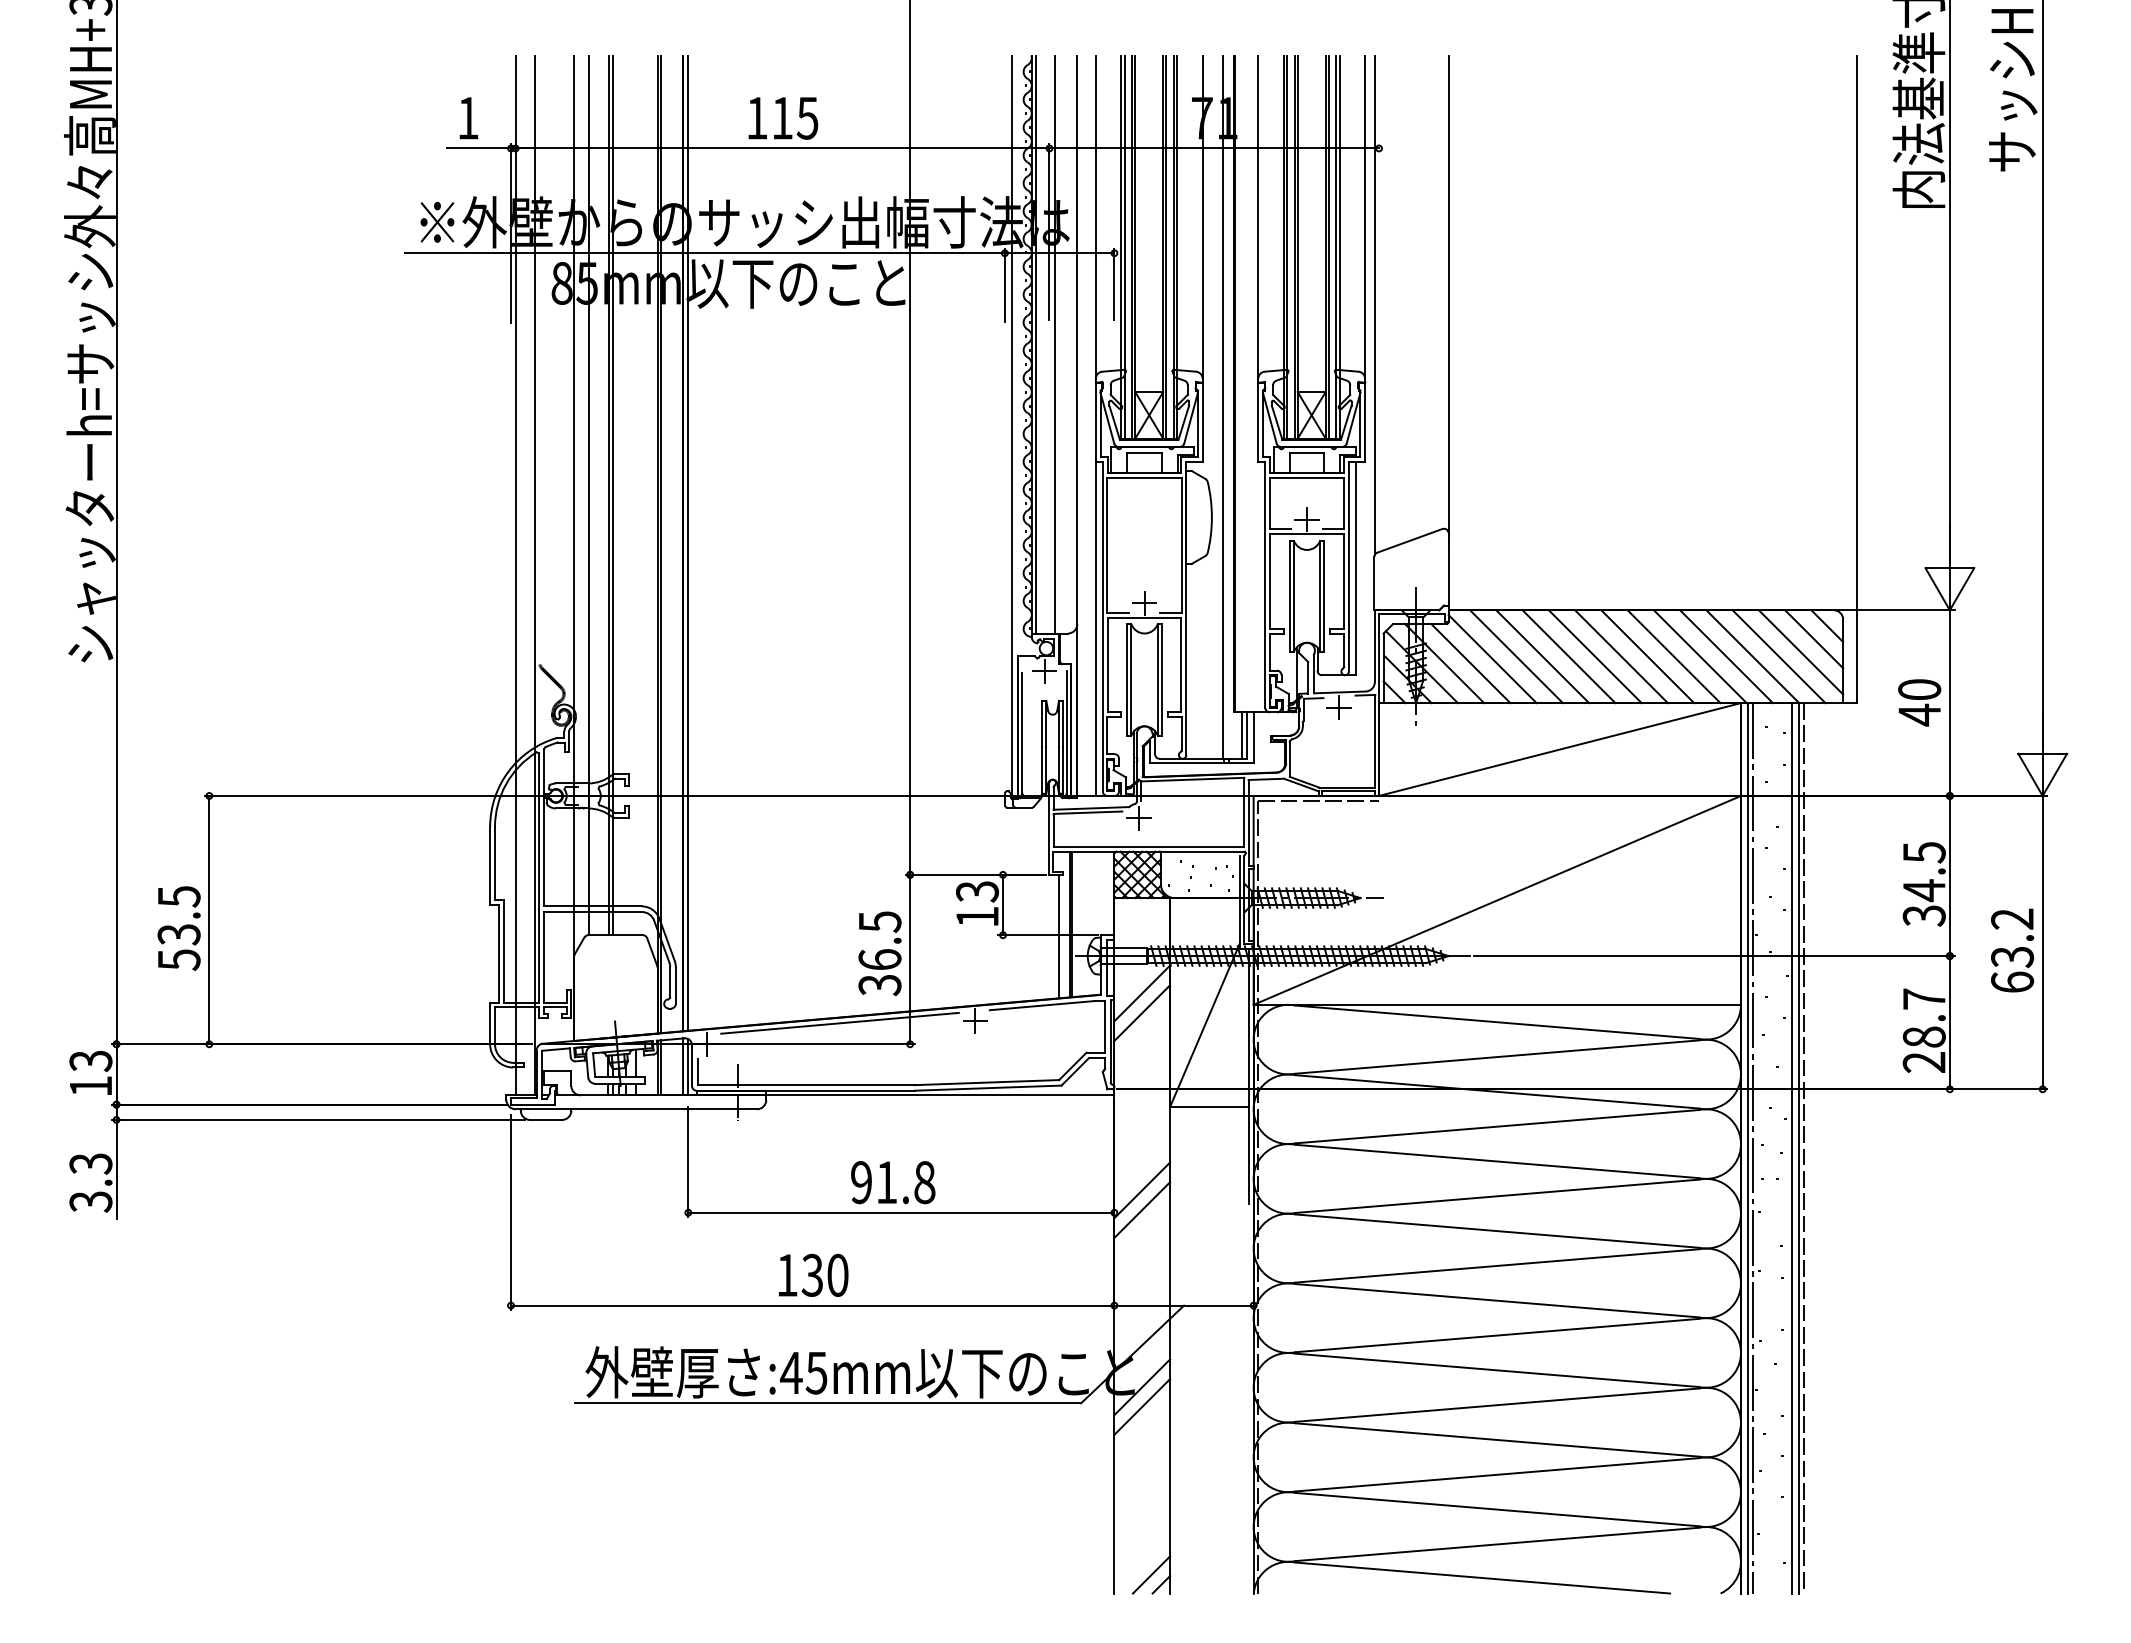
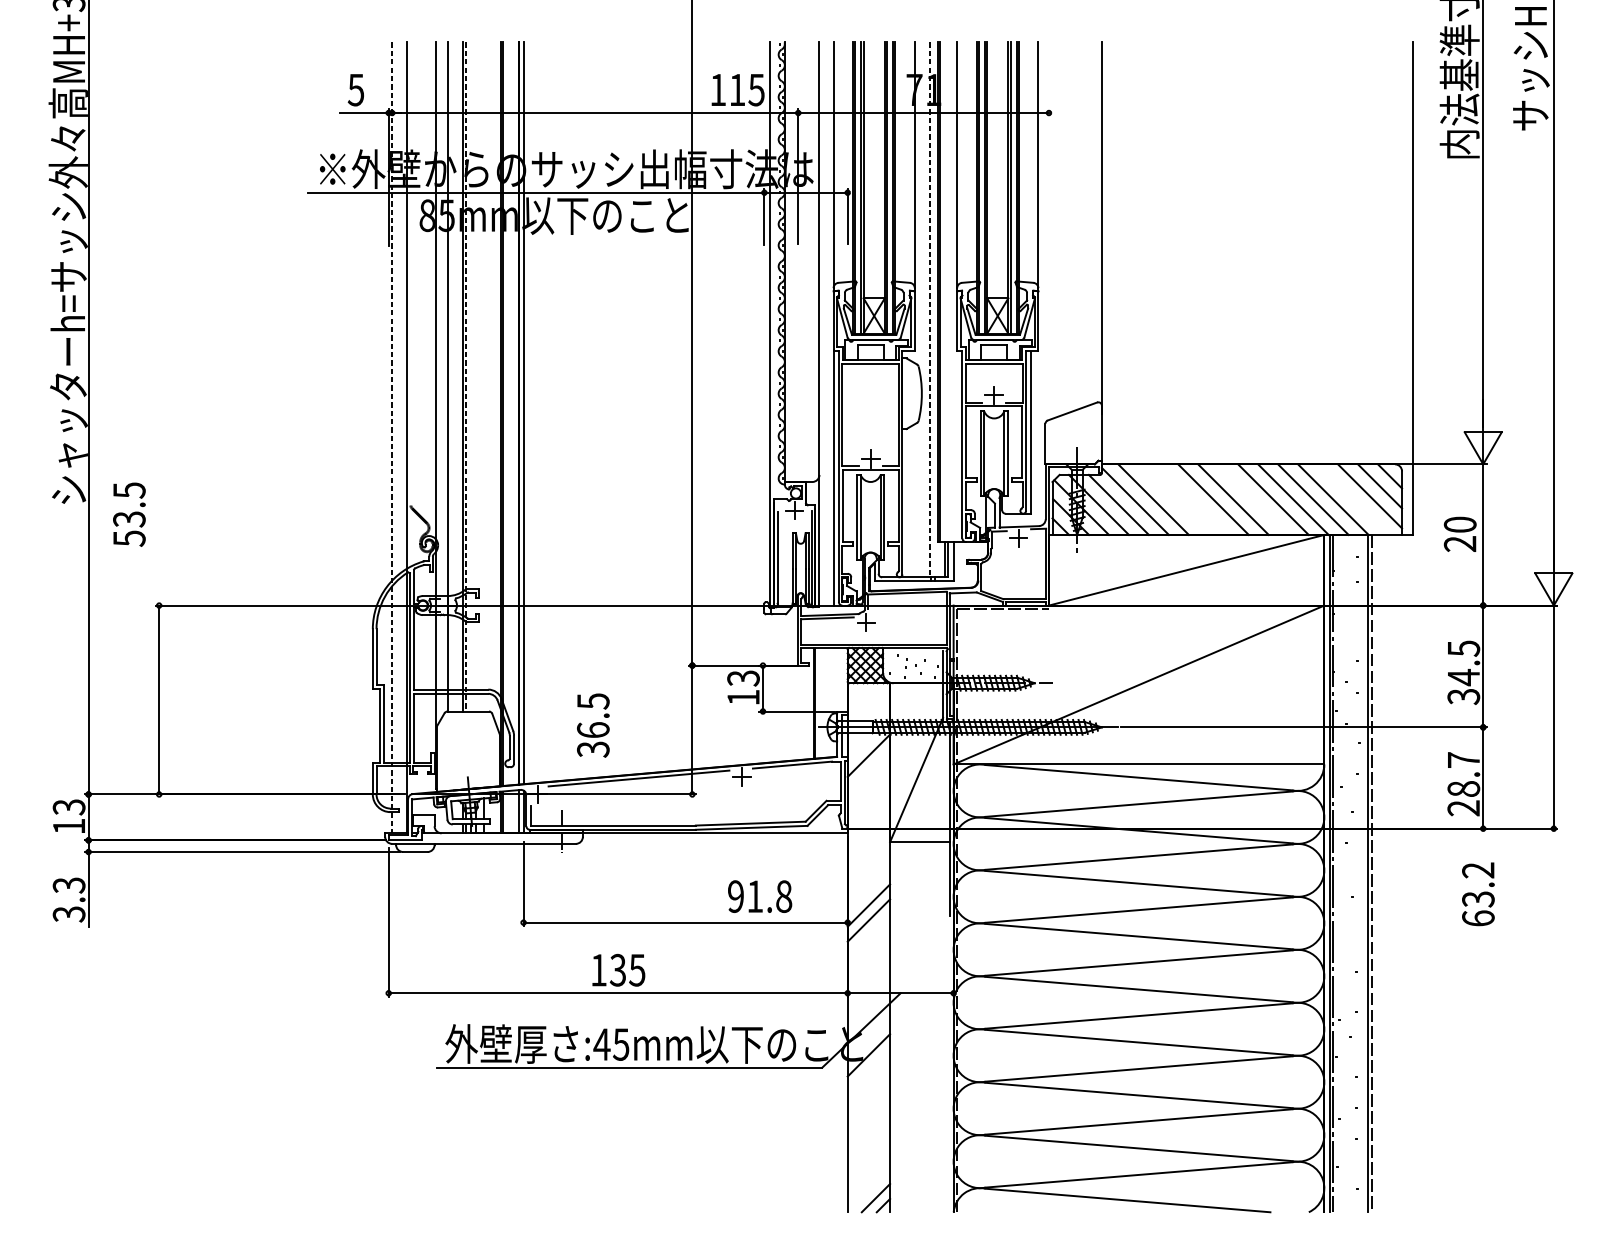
text: (467, 118) -> (355, 90), 1 -> 5
text: (783, 118) -> (738, 90), moved
line: (1374, 305) -> (1045, 232), removed
line: (1035, 344) -> (787, 262), removed
line: (1055, 344) -> (802, 262), removed
line: (1223, 407) -> (930, 310), solid -> dashed
line: (613, 495) -> (466, 377), solid -> dashed
line: (515, 575) -> (392, 437), solid -> dashed
line: (1542, 656) -> (1173, 499), removed
line: (1568, 656) -> (1193, 499), removed
line: (1647, 656) -> (1253, 499), removed
line: (1778, 656) -> (1352, 499), removed
text: (1919, 714) -> (1460, 543), 40 -> 20
text: (178, 928) -> (128, 514), moved
line: (1058, 936) -> (805, 712), removed
text: (2012, 950) -> (1478, 894), moved
text: (879, 953) -> (592, 725), moved
line: (1142, 1012) -> (869, 770), removed
line: (1792, 1148) -> (1363, 873), removed
text: (893, 1182) -> (760, 896), moved
text: (837, 1274) -> (637, 969), 130 -> 135
line: (1142, 1406) -> (869, 1070), removed

